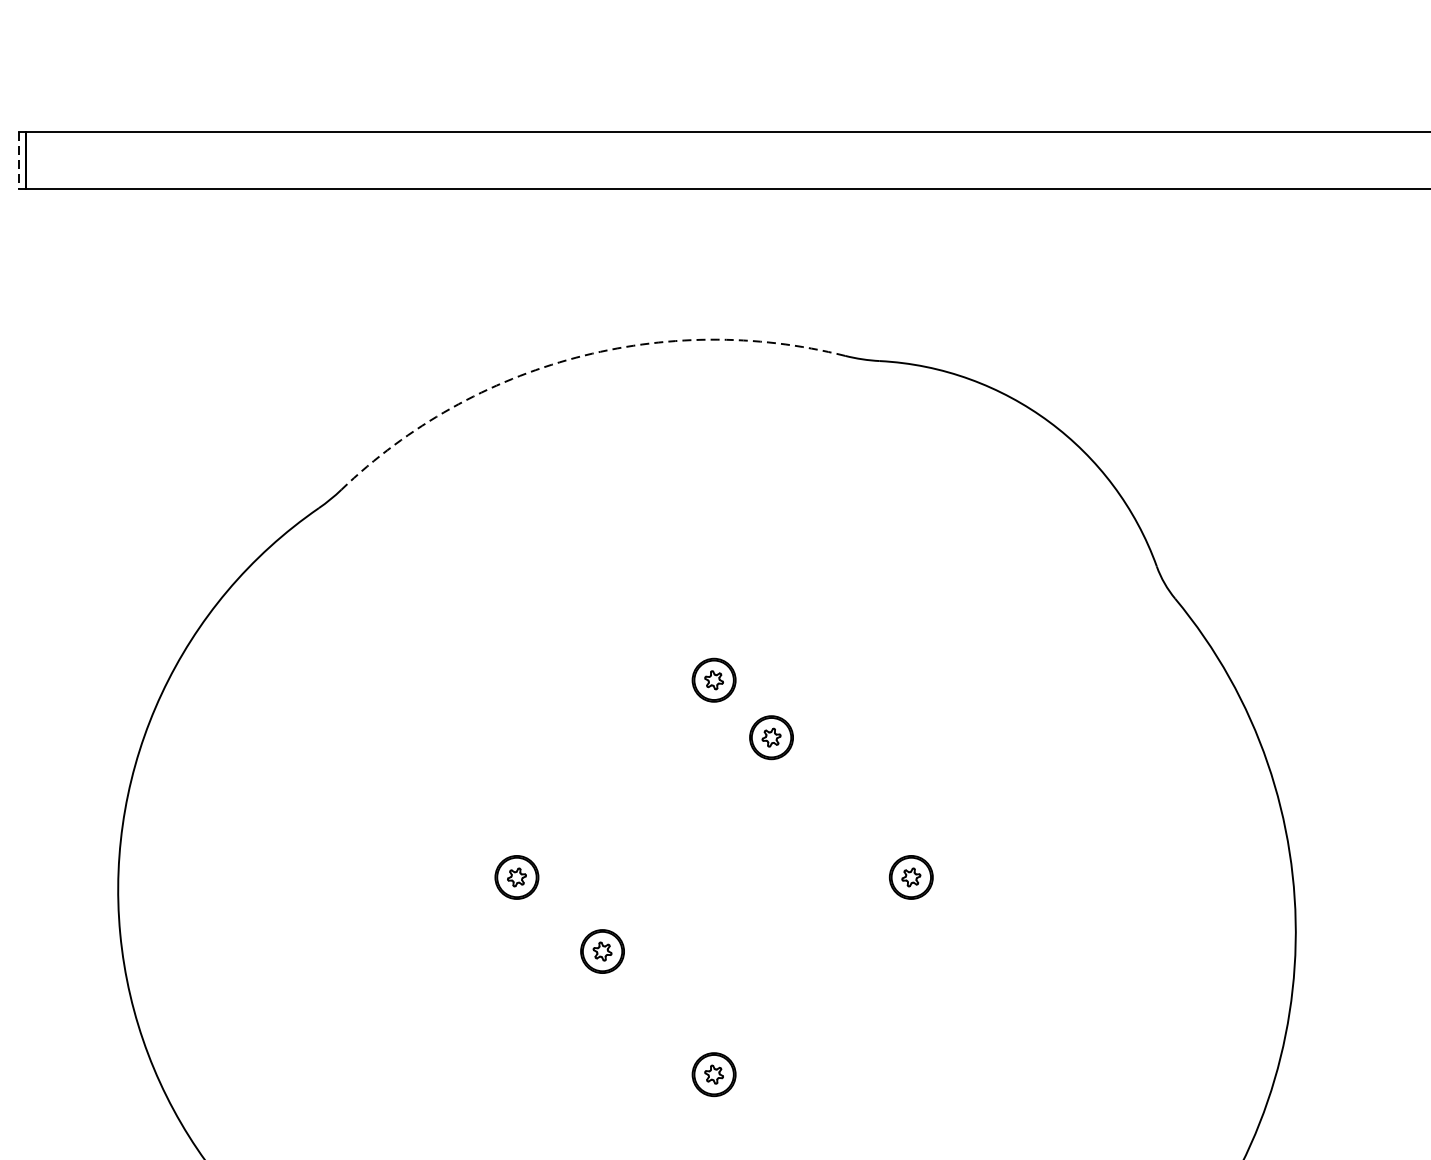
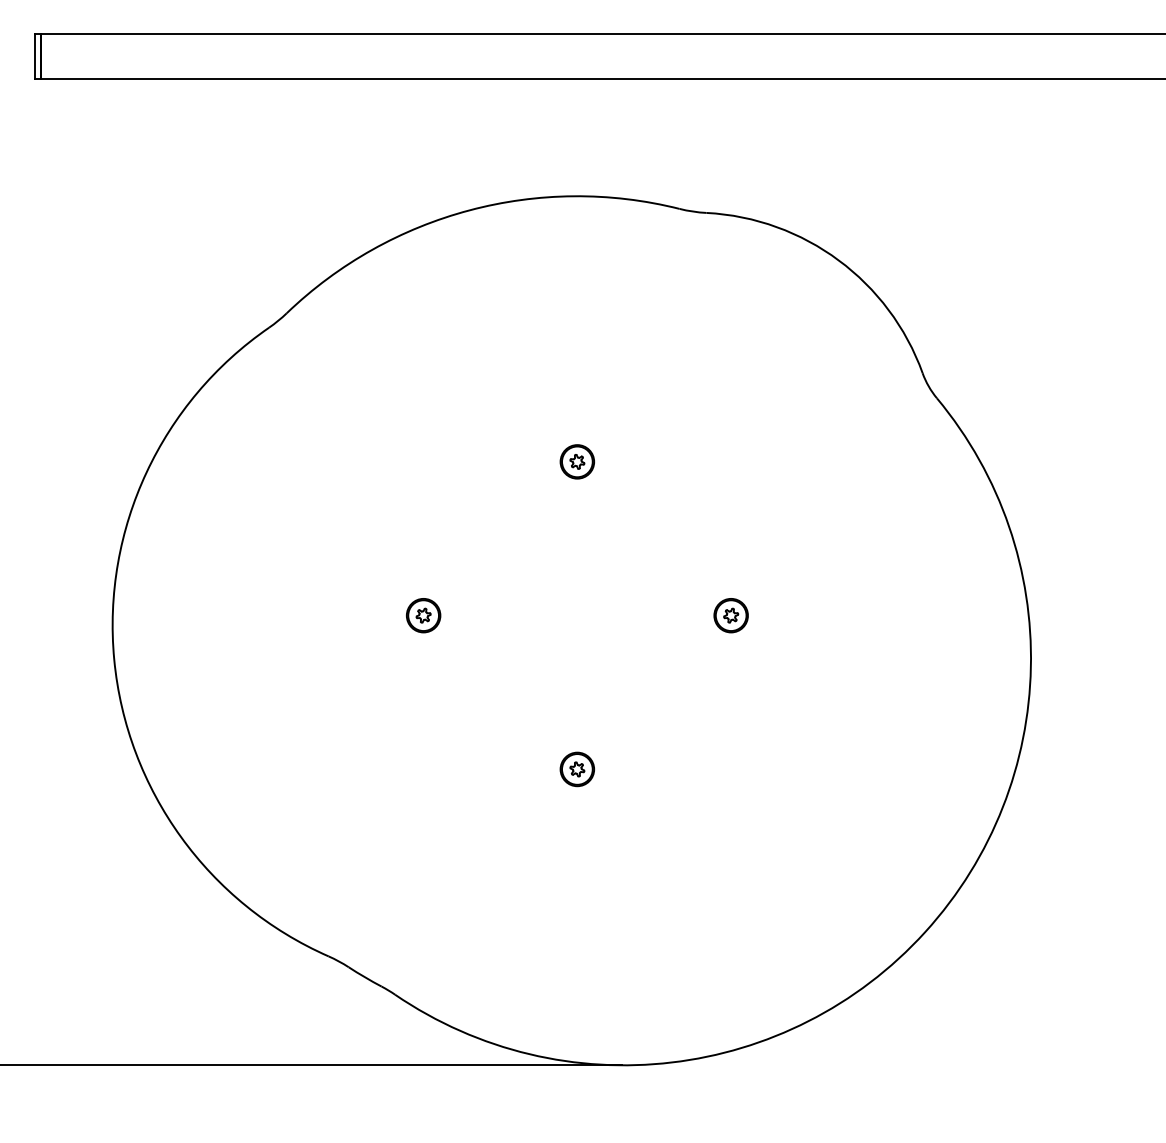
line: (17, 160) -> (34, 56), dashed -> solid
arc: (575, 357) -> (469, 210), dashed -> solid
part: (770, 737) -> (621, 506), removed
part: (601, 951) -> (489, 673), removed

